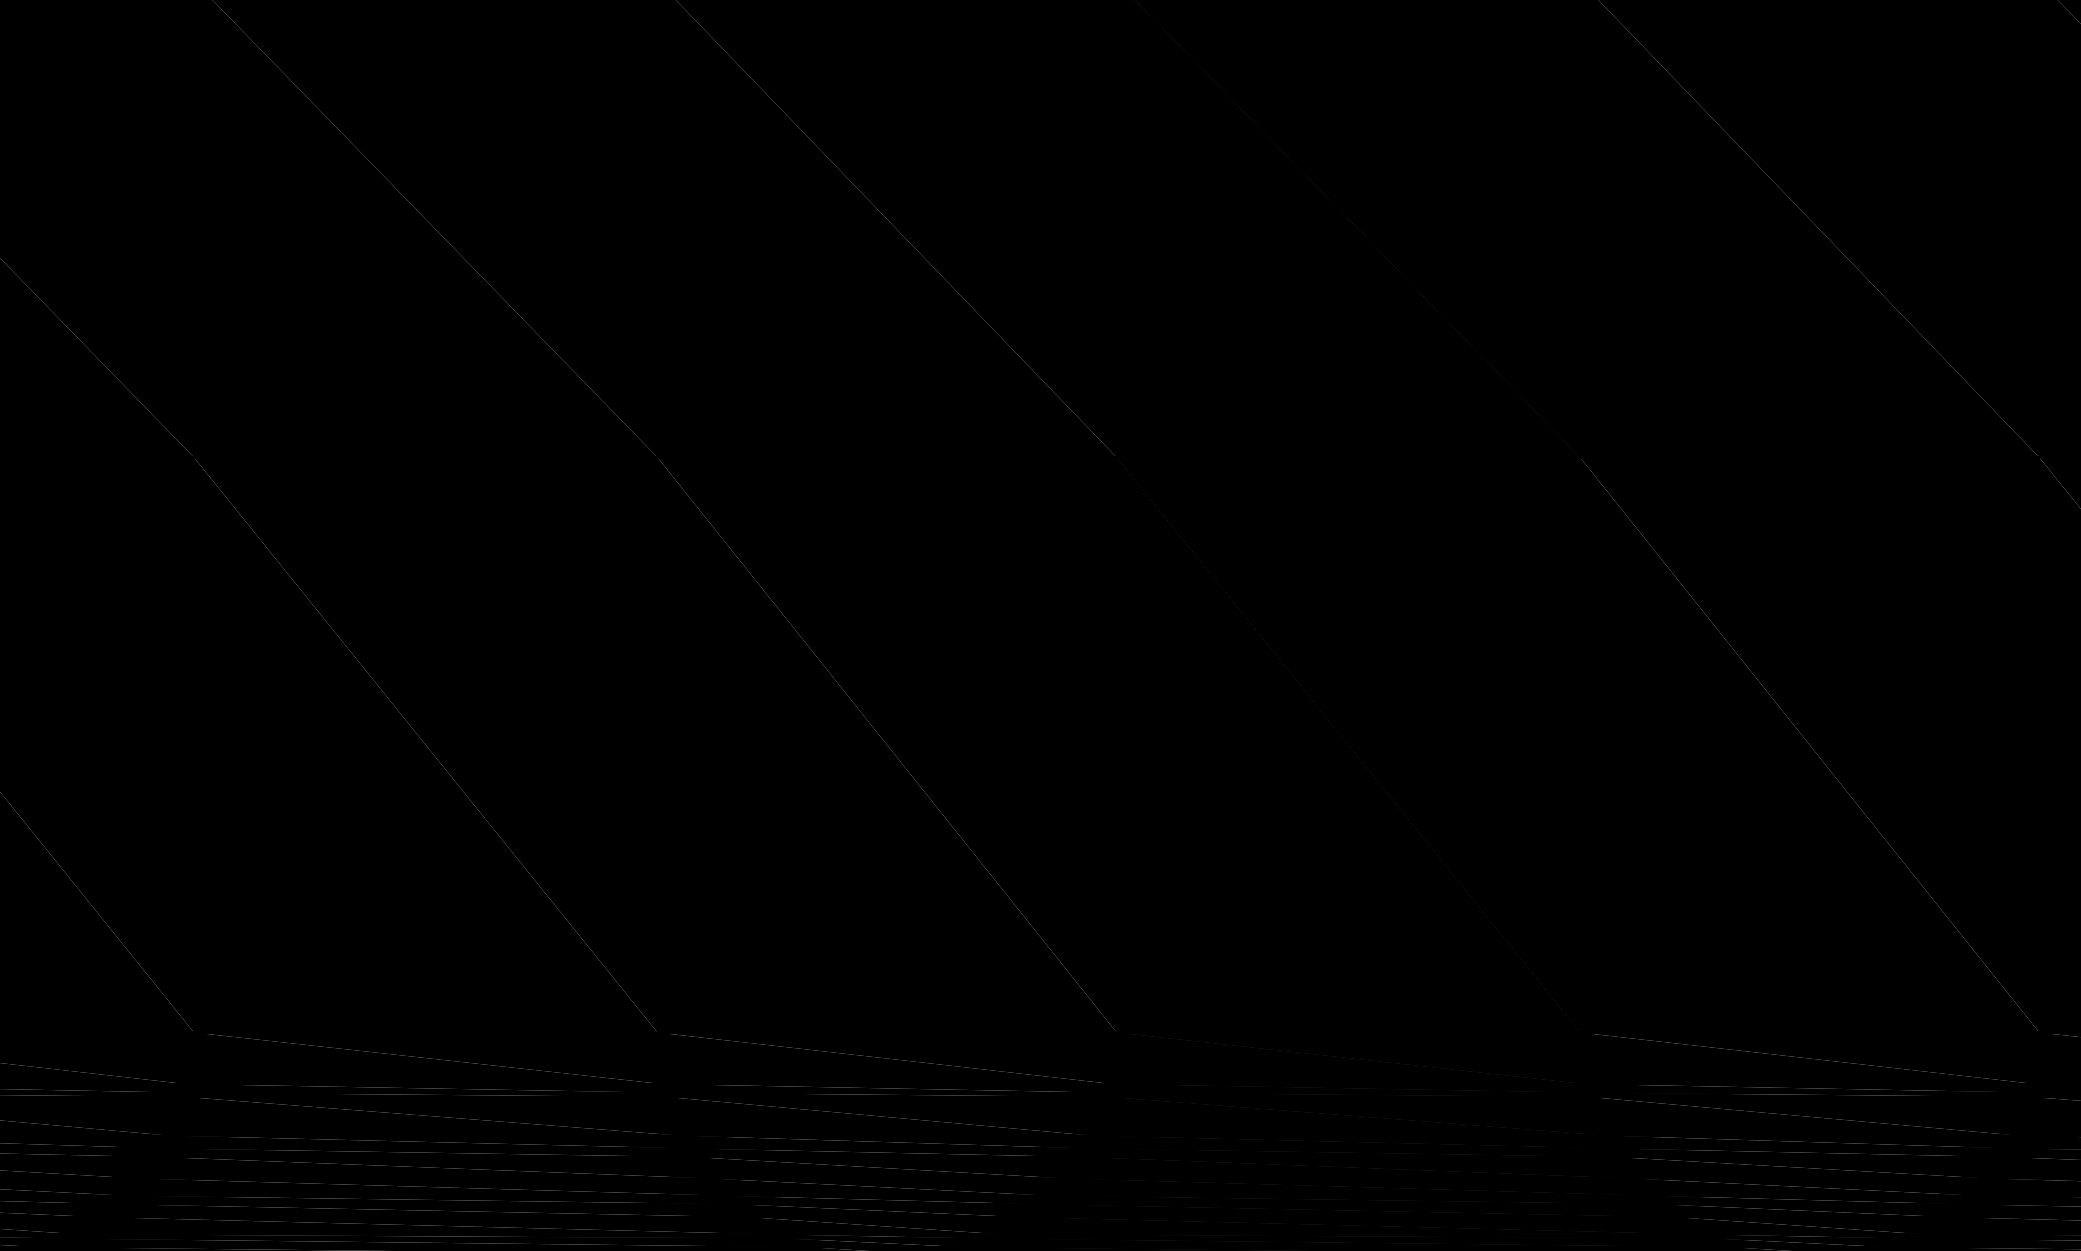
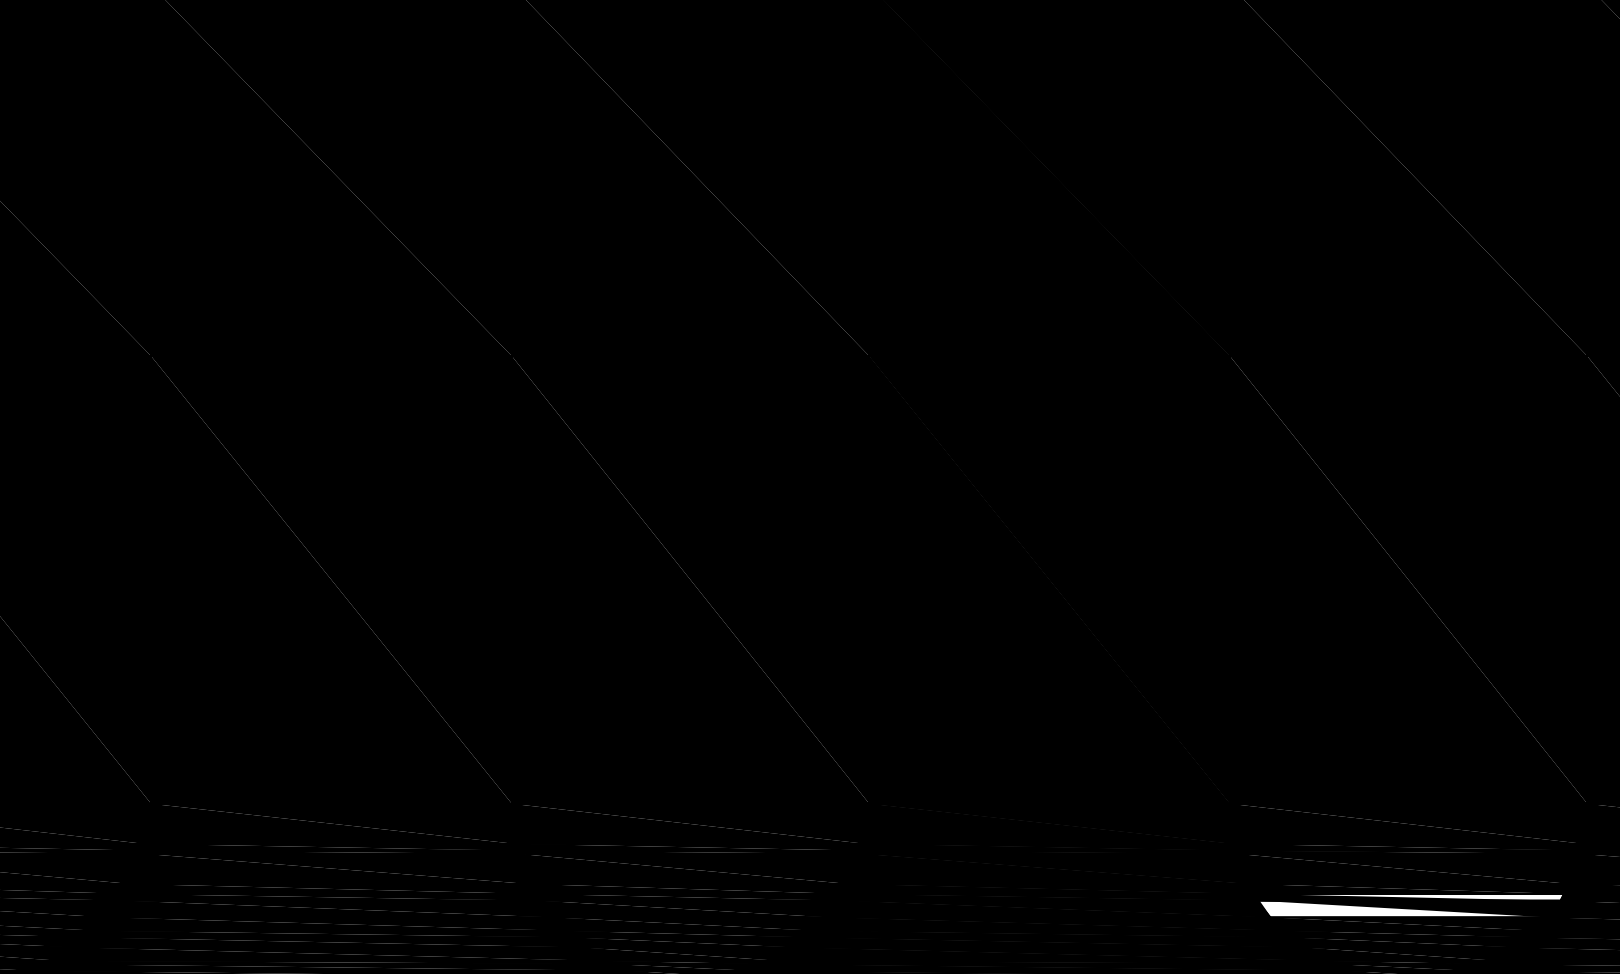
fill: (1809, 1152) -> (1408, 897), removed
fill: (1800, 1167) -> (1401, 908), removed

